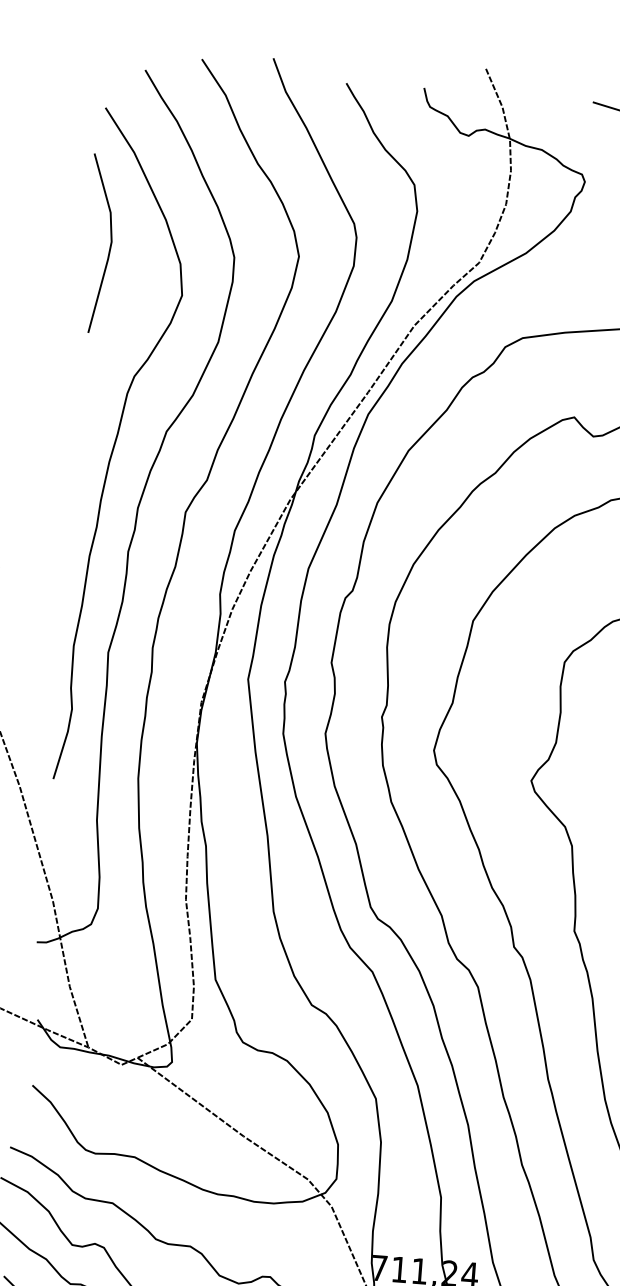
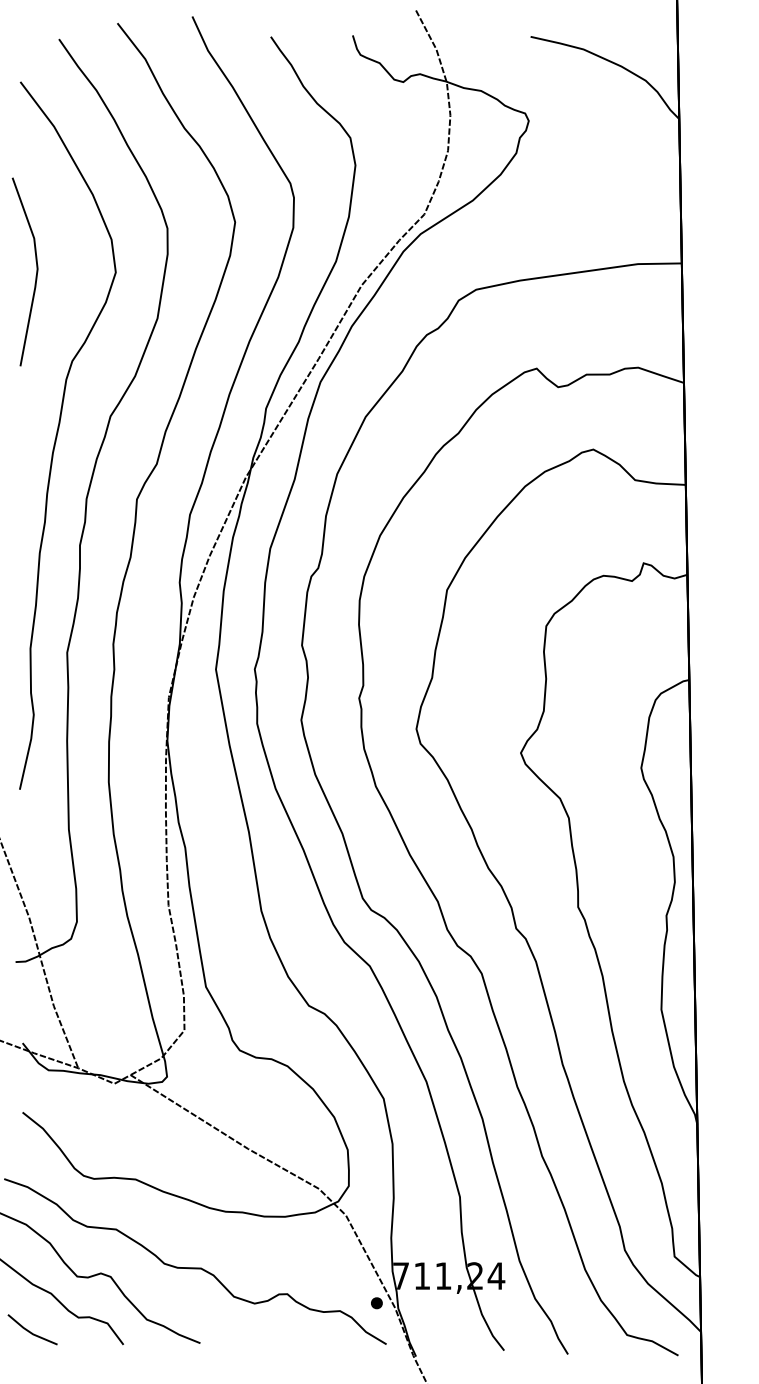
line: (109, 247) -> (35, 275), moved

